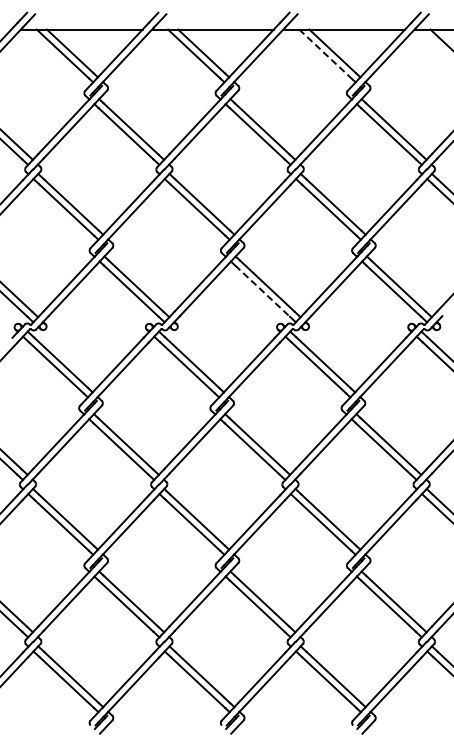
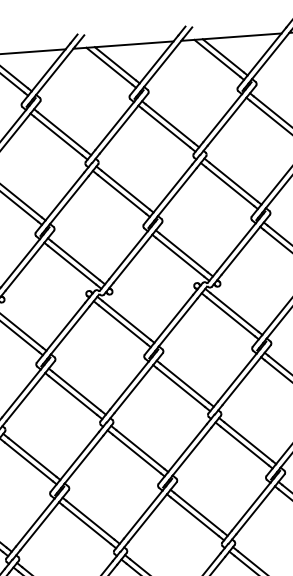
line: (325, 53) -> (217, 57), dashed -> solid
line: (262, 291) -> (180, 257), dashed -> solid

